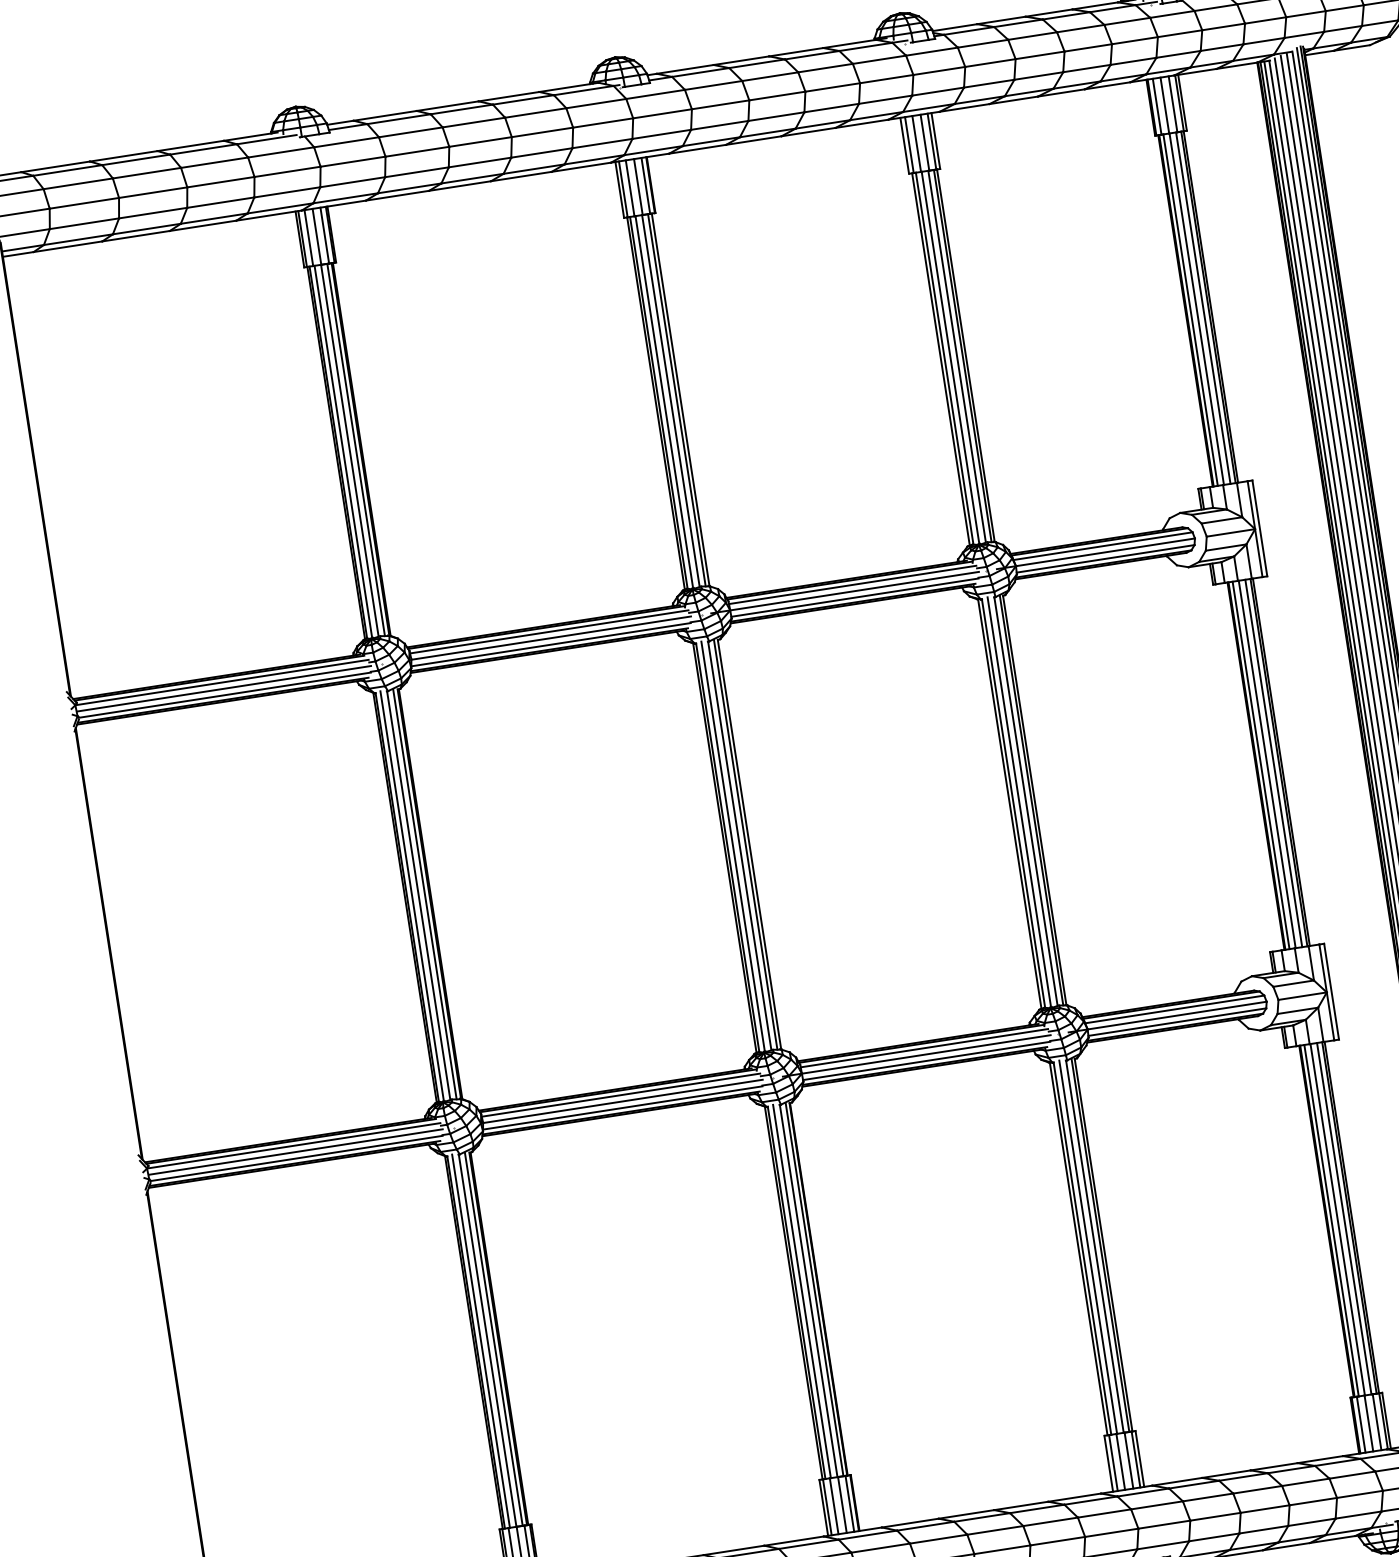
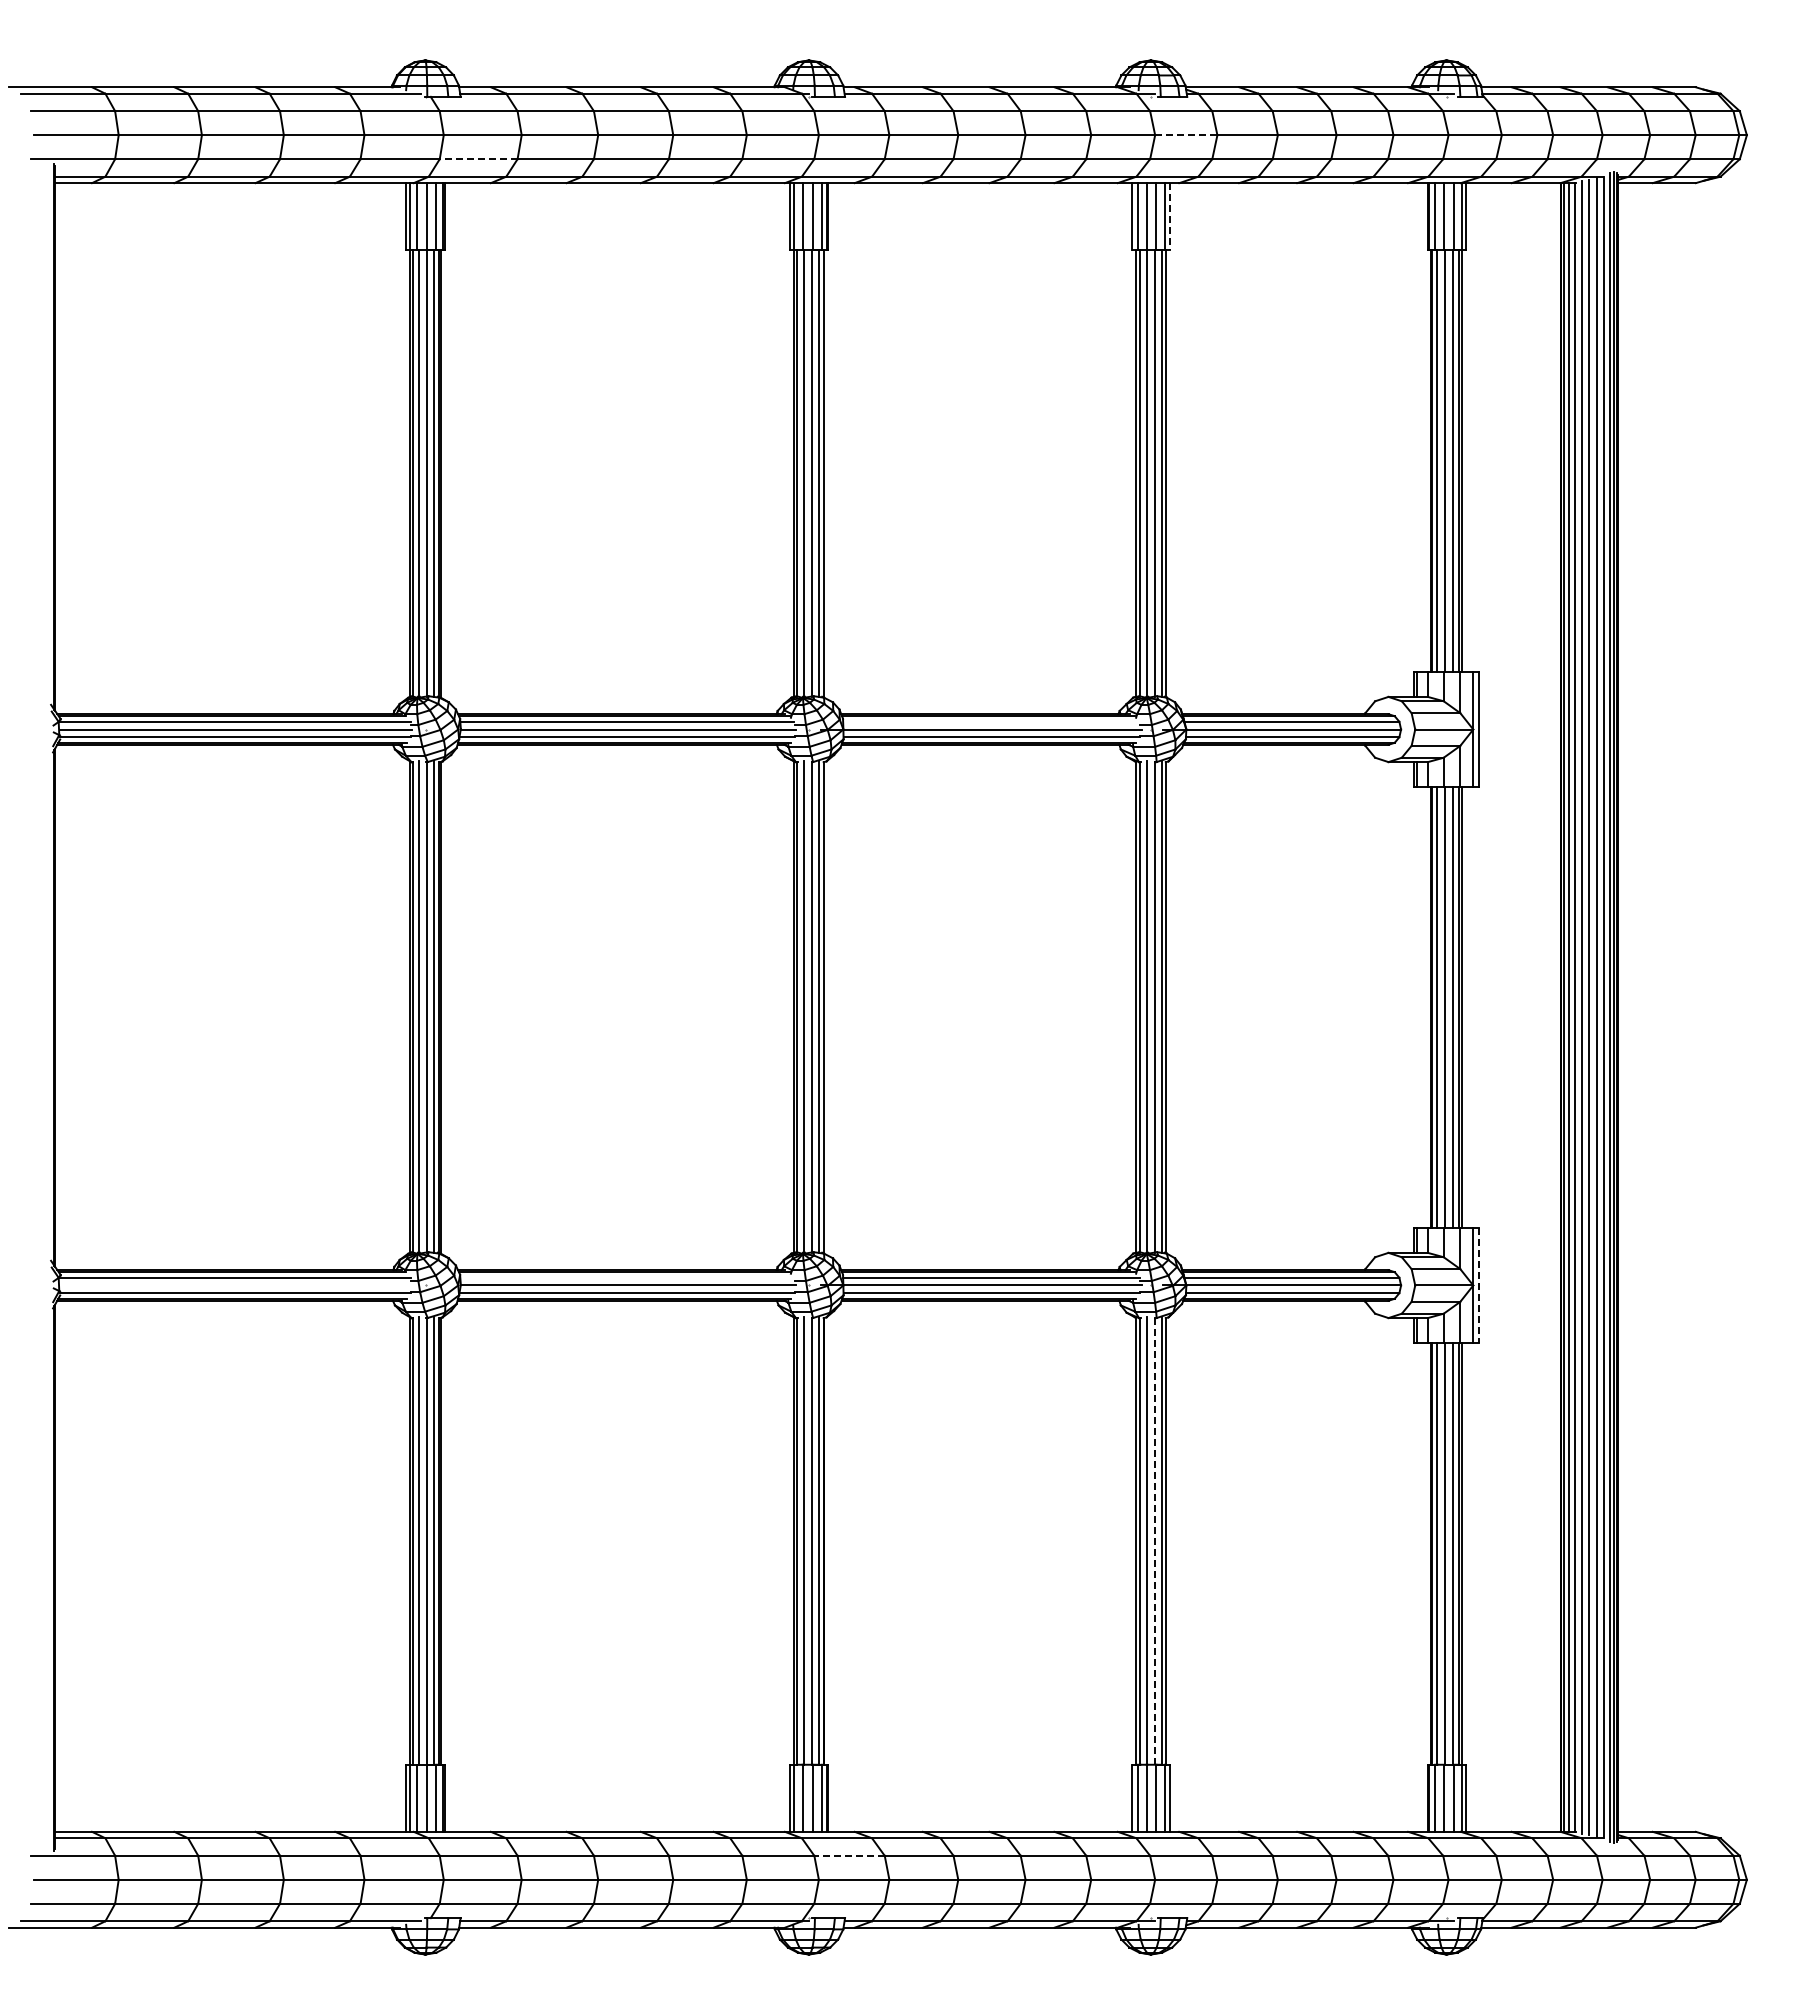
line: (938, 71) -> (1185, 135), solid -> dashed
line: (935, 140) -> (1169, 216), solid -> dashed
line: (352, 182) -> (478, 159), solid -> dashed
line: (852, 584) -> (991, 721), removed
line: (1332, 991) -> (1479, 1285), solid -> dashed
line: (621, 1094) -> (627, 1277), removed
line: (295, 1152) -> (235, 1285), removed
line: (1095, 1246) -> (1155, 1541), solid -> dashed
line: (880, 1547) -> (849, 1855), solid -> dashed

